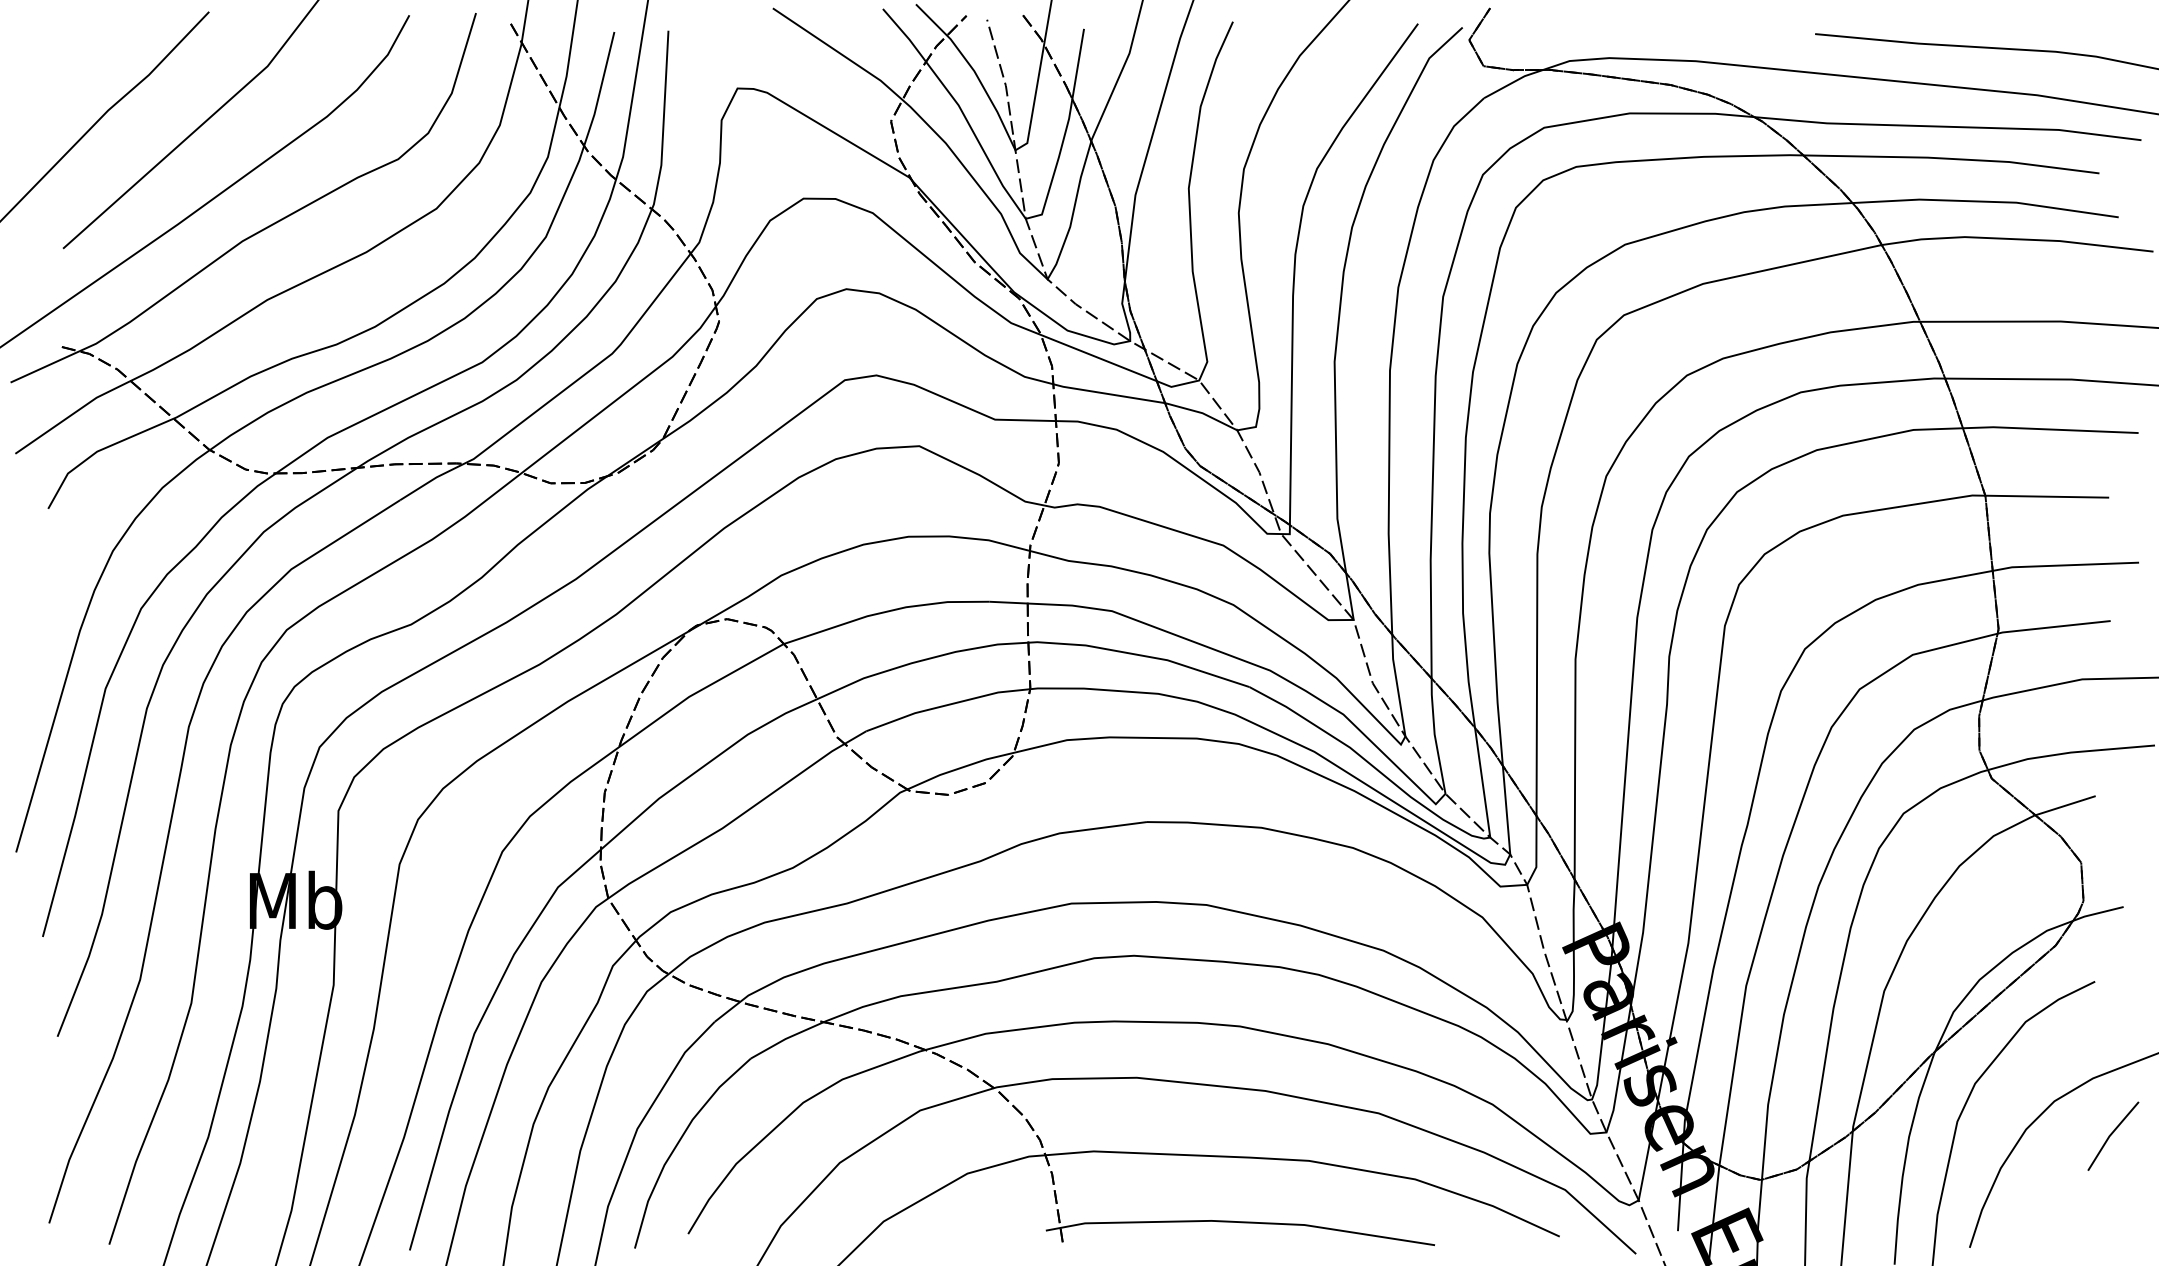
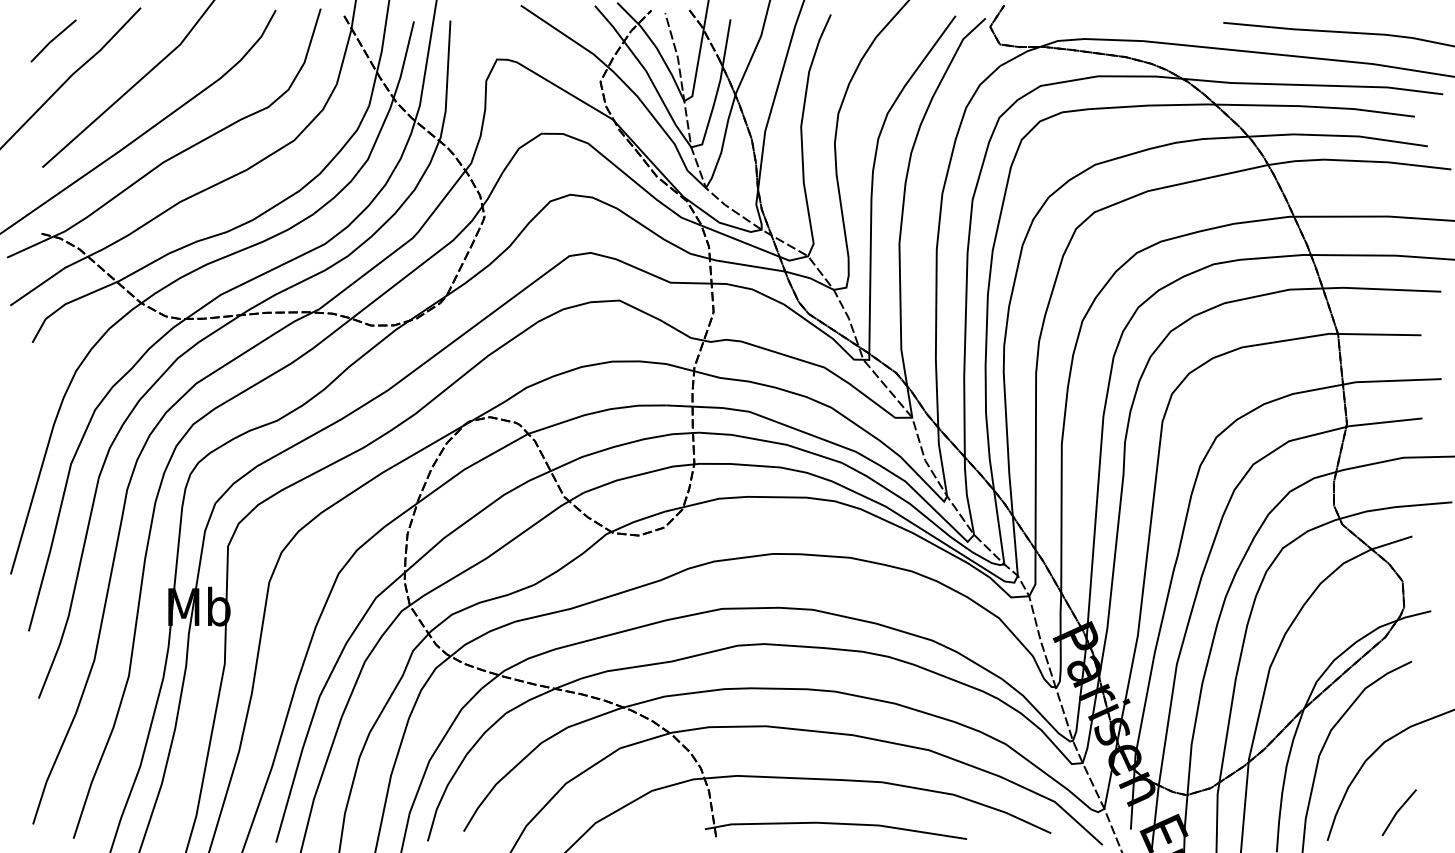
line: (79, 60) -> (53, 40), added
line: (2112, 1135) -> (1398, 812), moved

